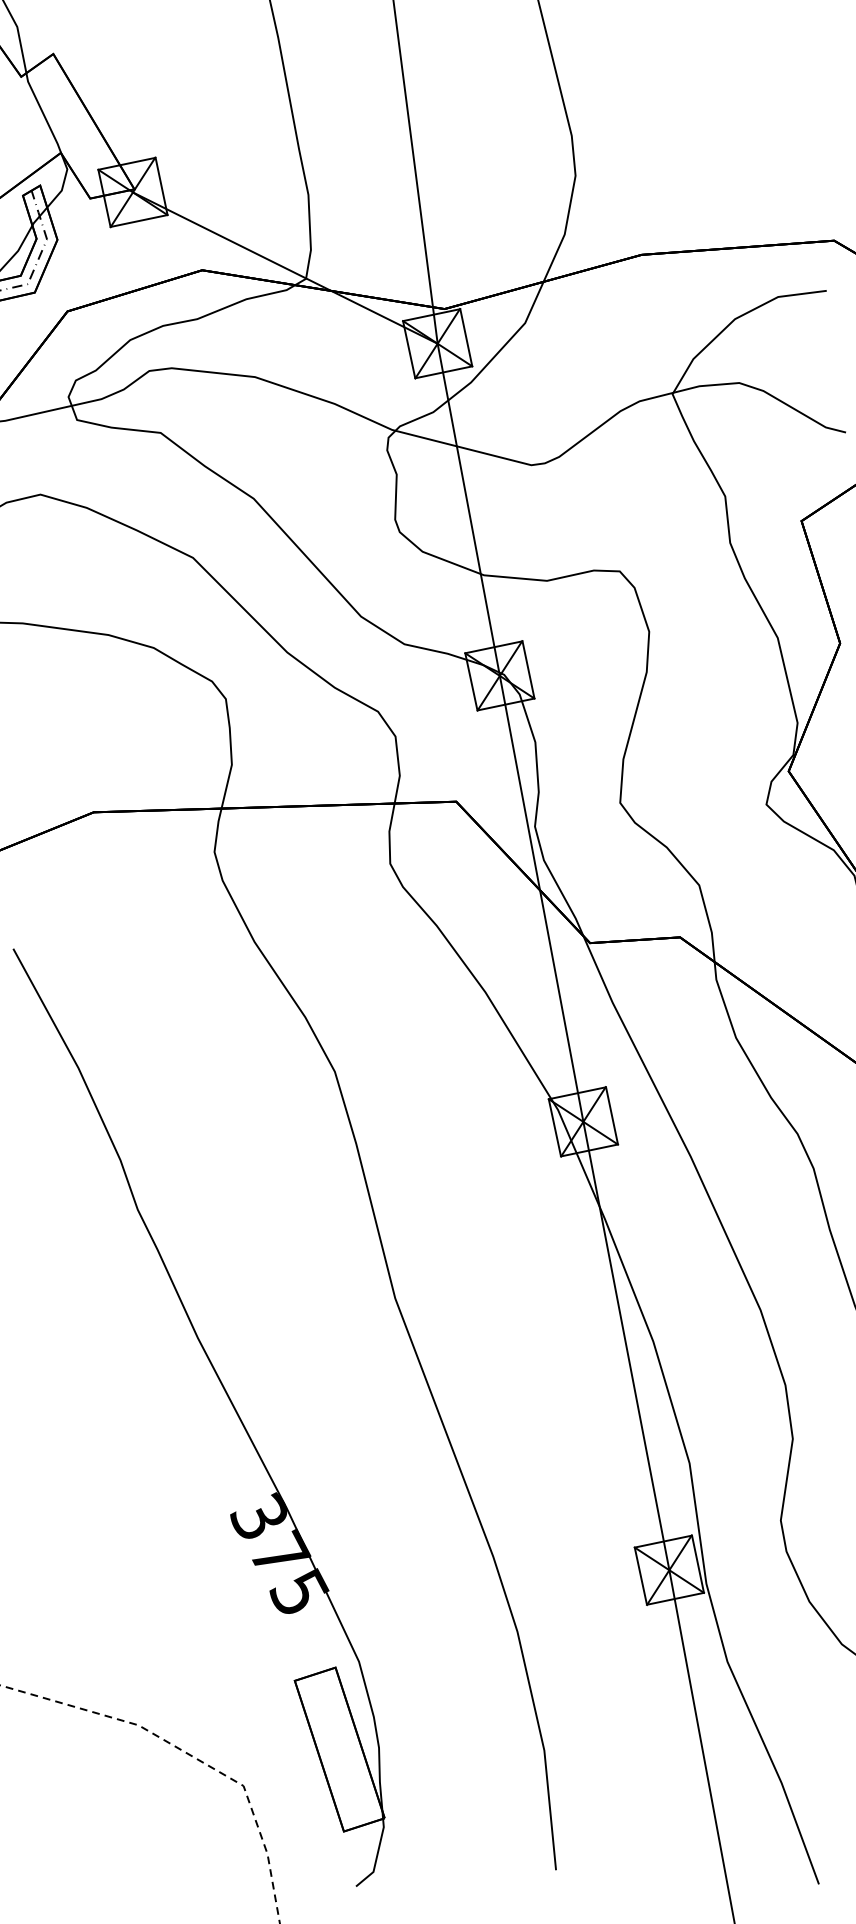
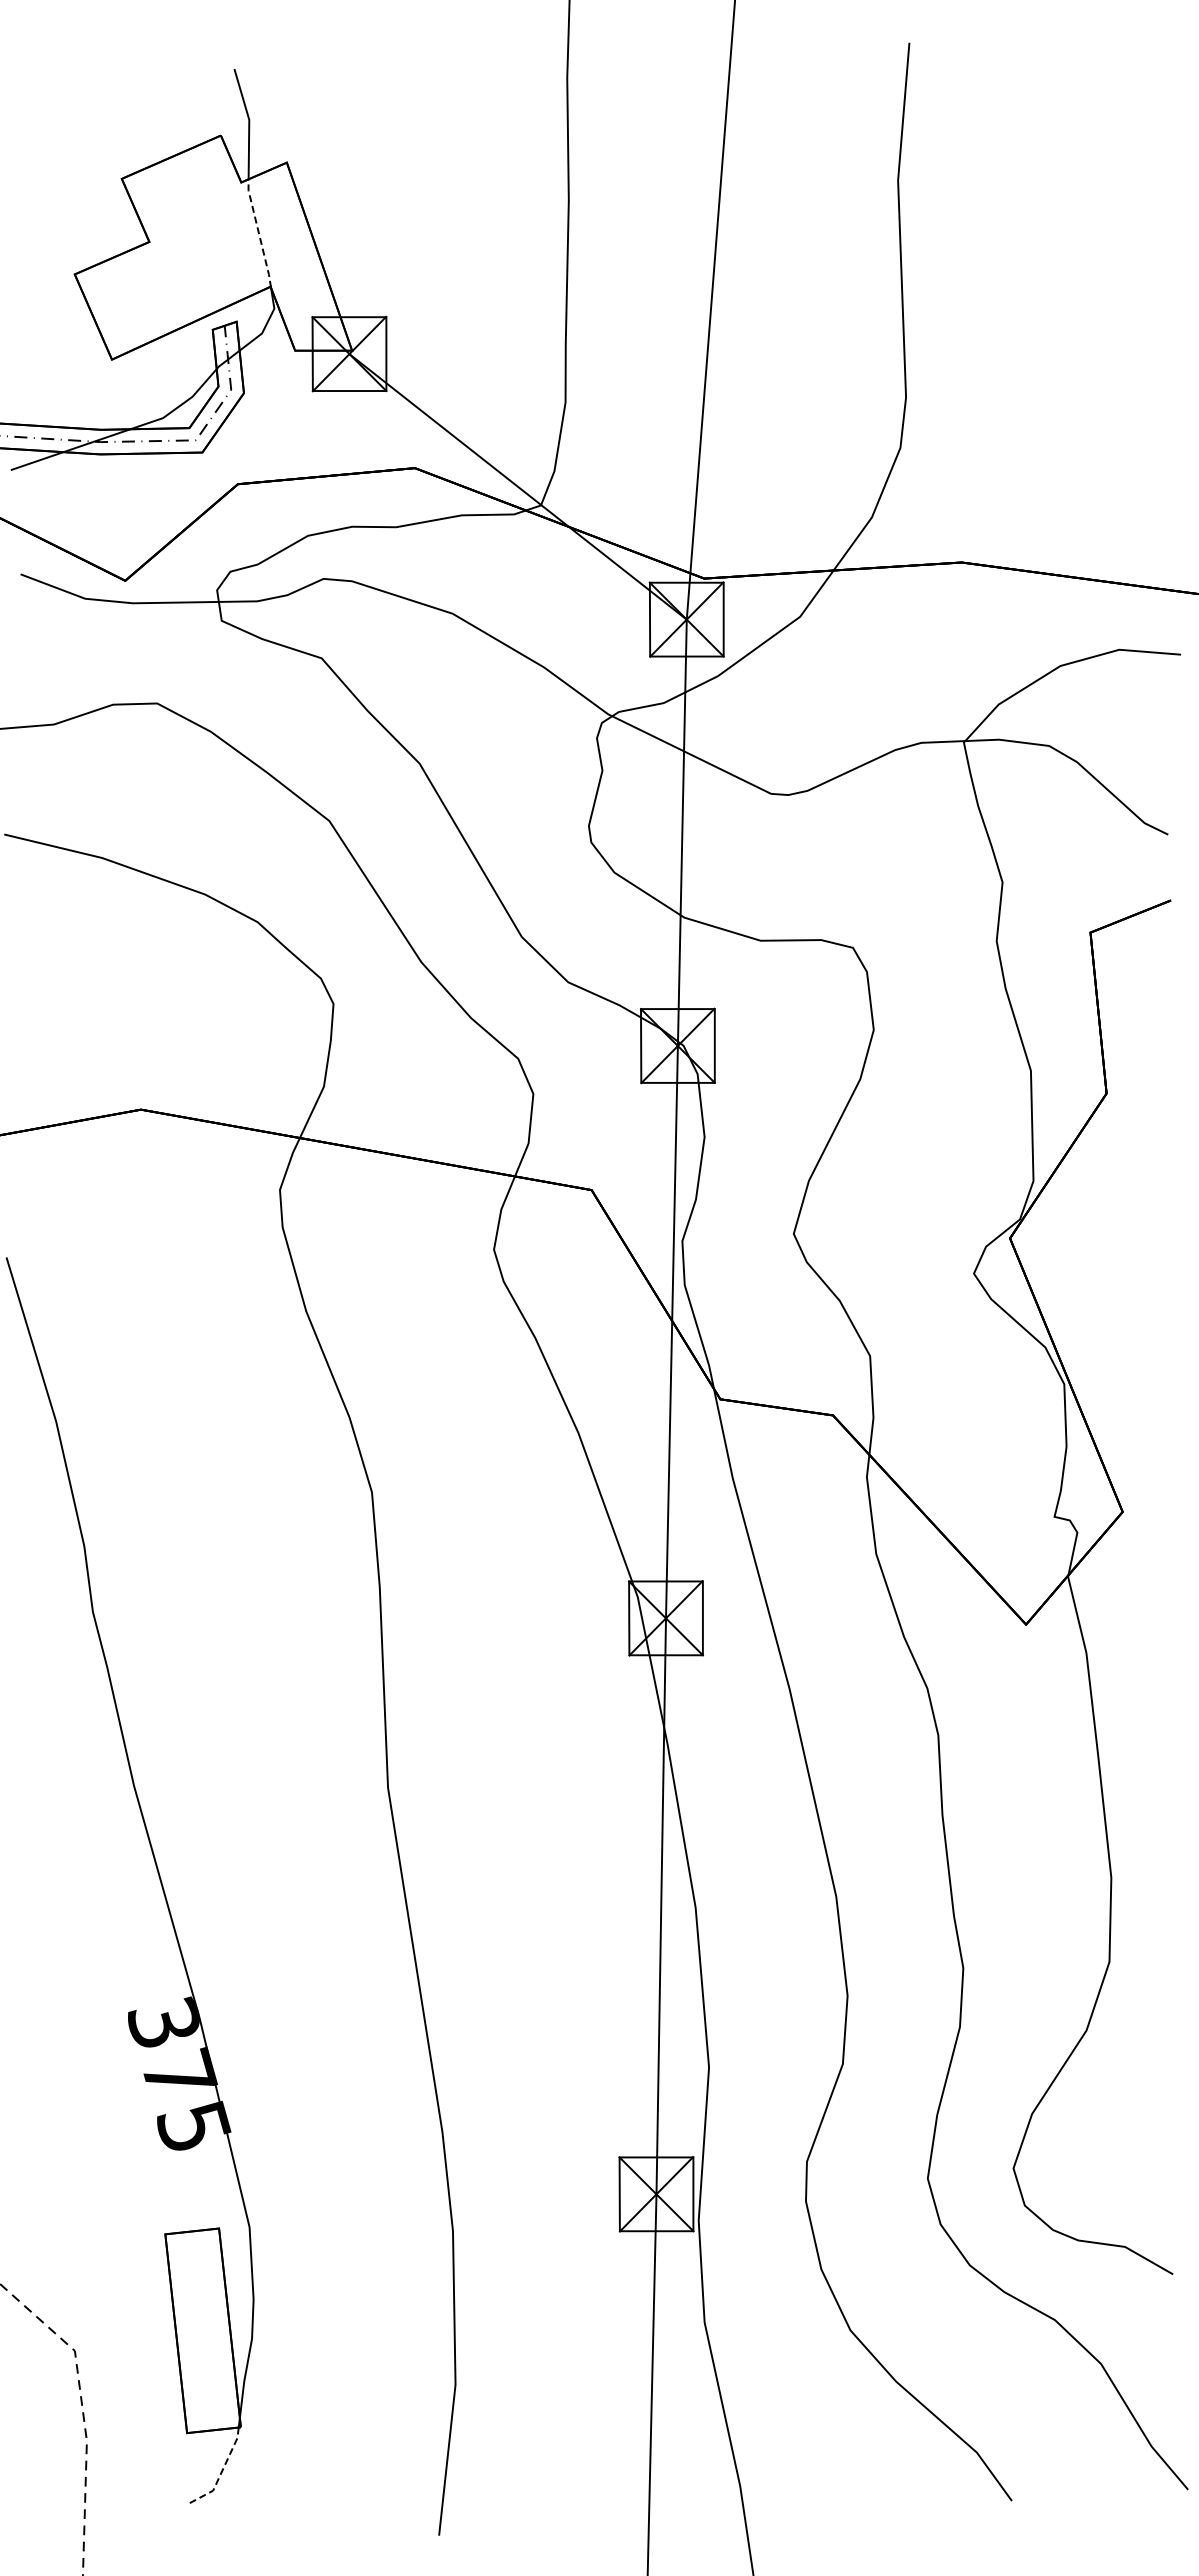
line: (43, 113) -> (259, 233), solid -> dashed
line: (377, 1856) -> (221, 2472), solid -> dashed

